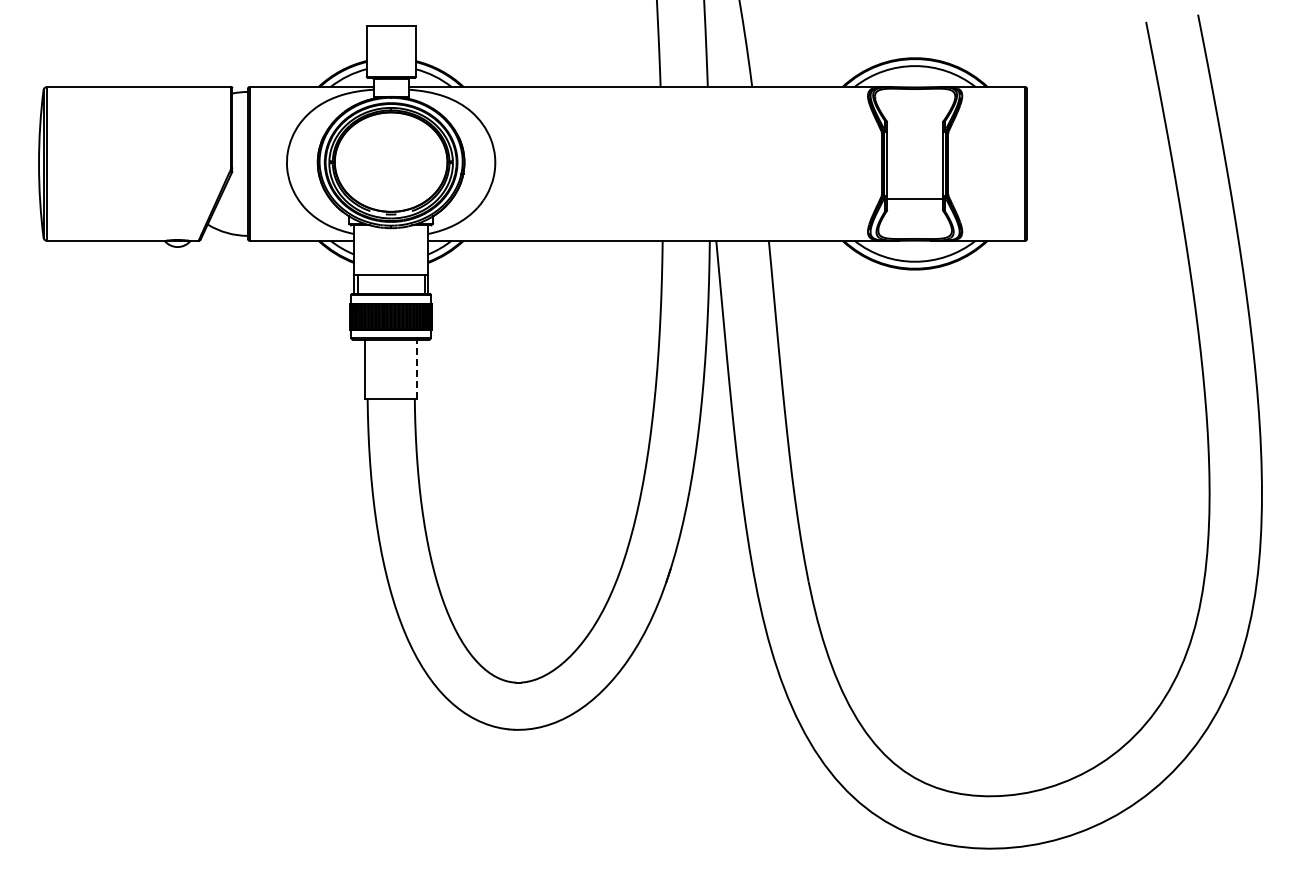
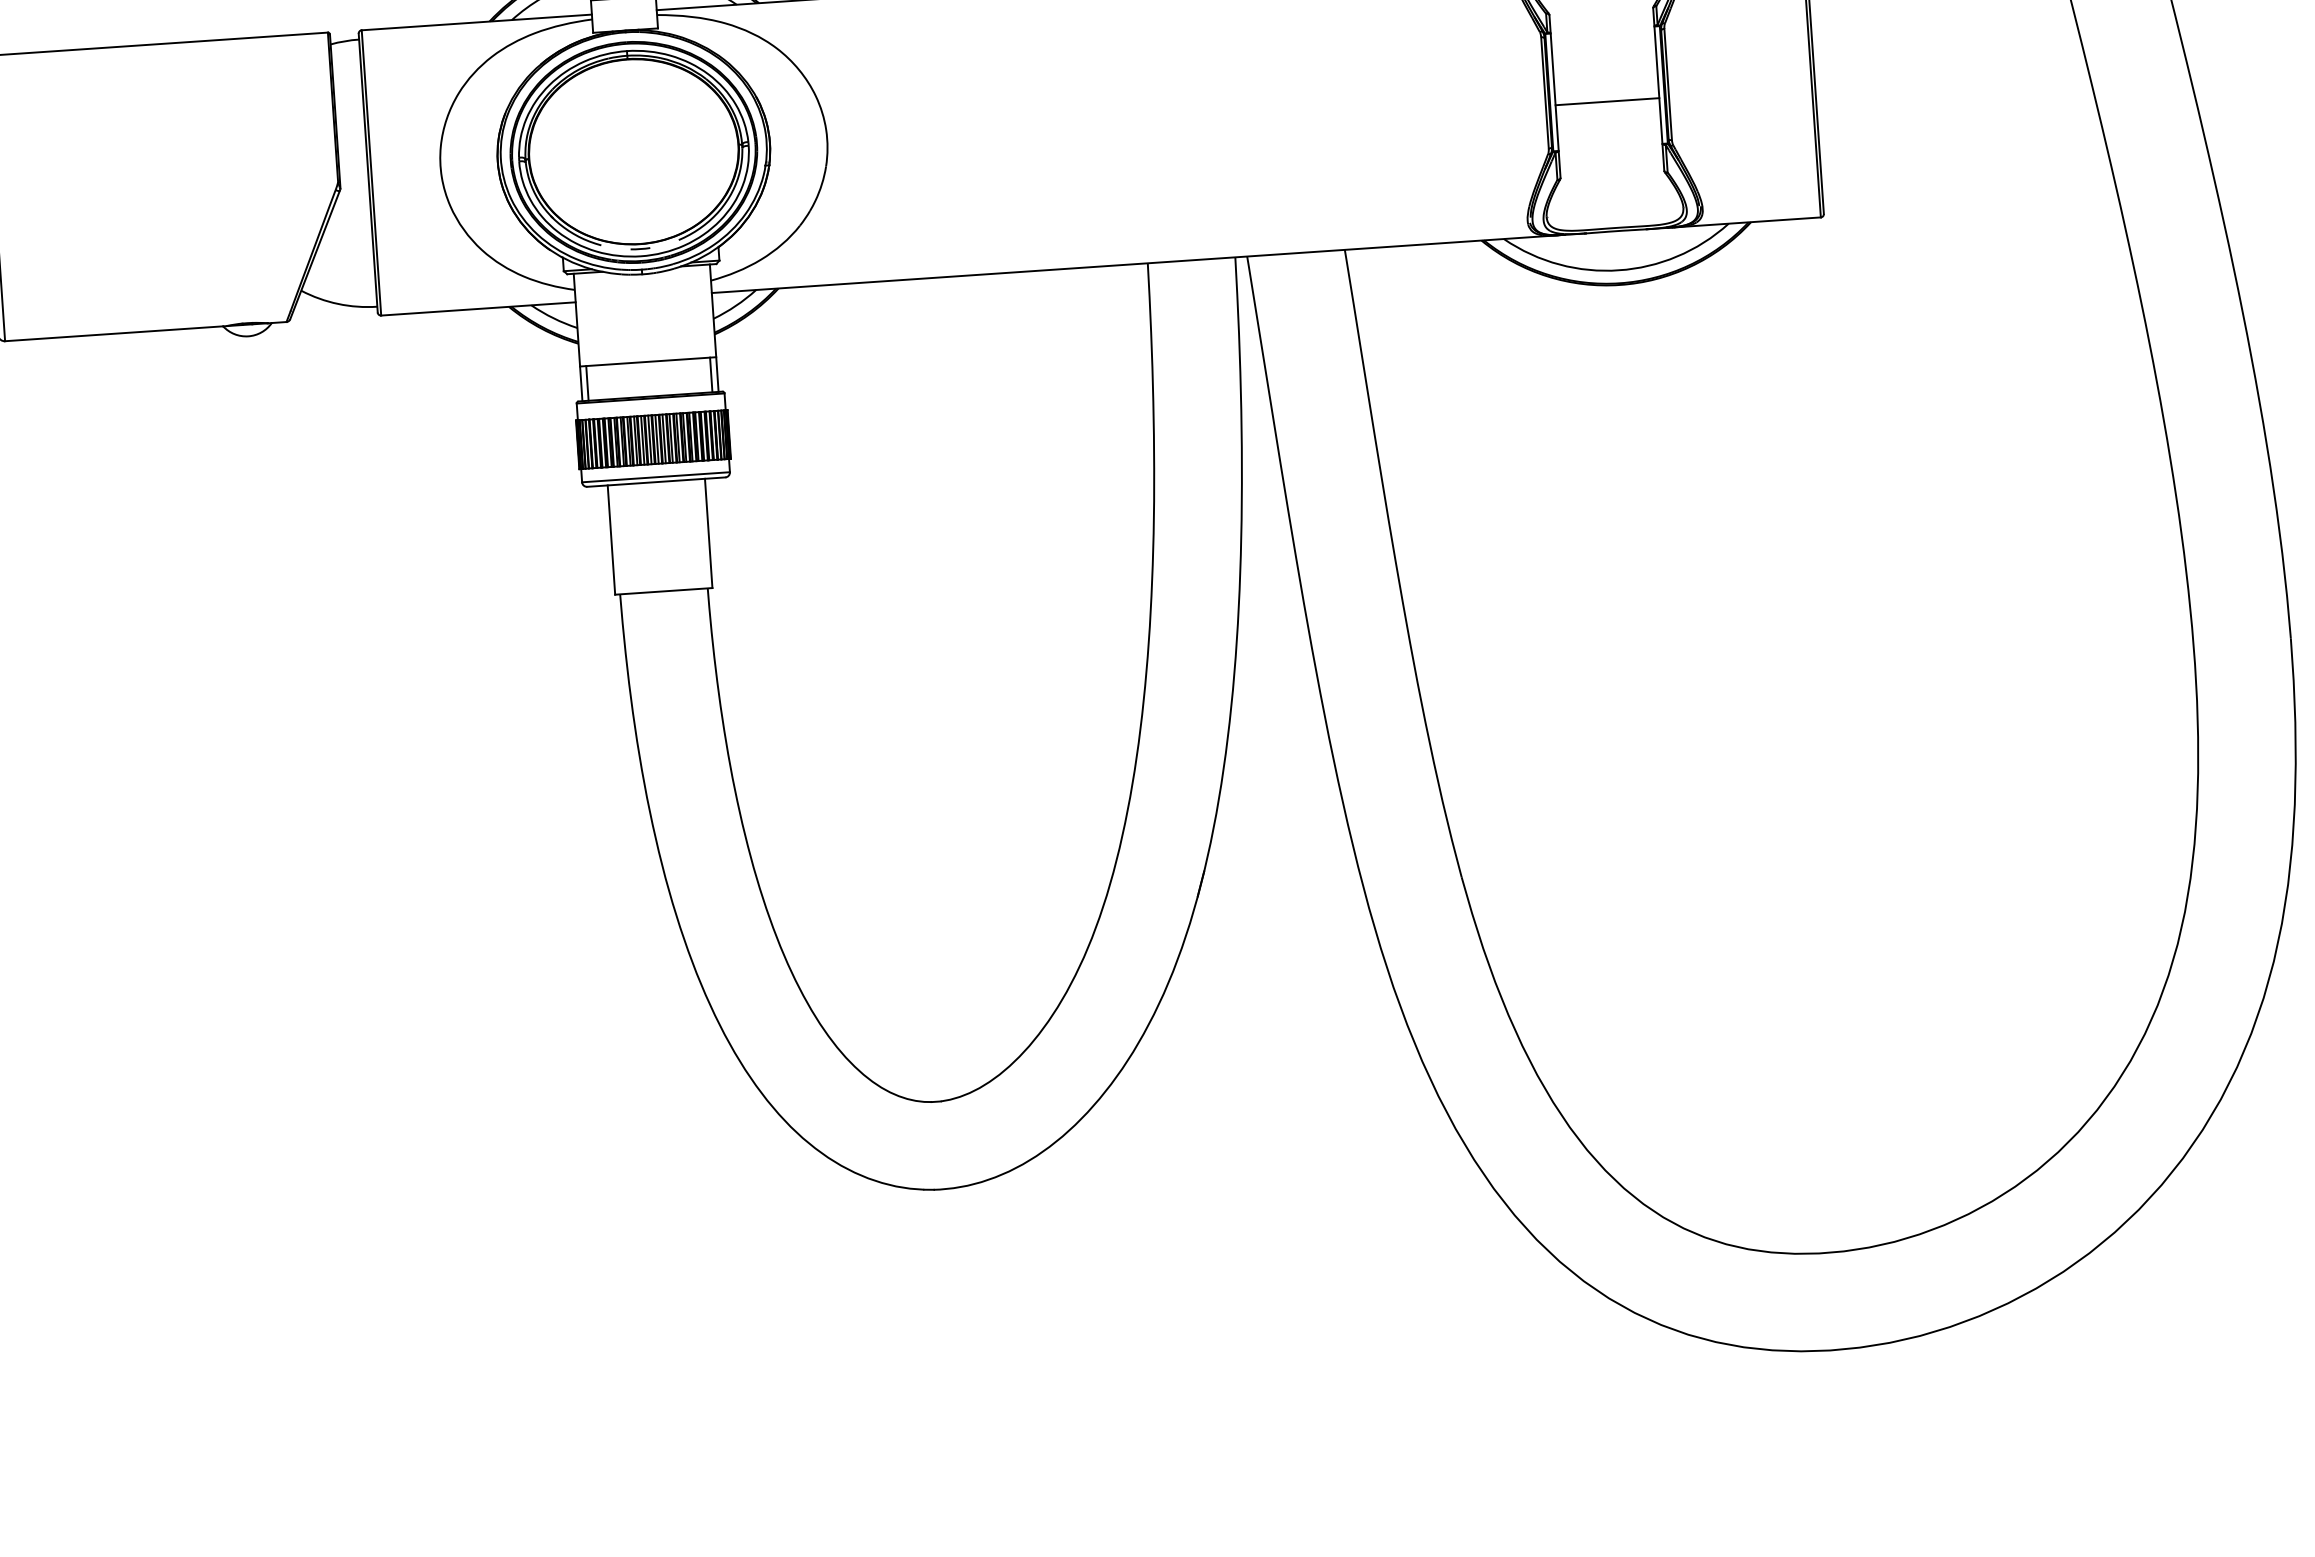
line: (915, 198) -> (1608, 100), moved
line: (417, 369) -> (708, 533), dashed -> solid

